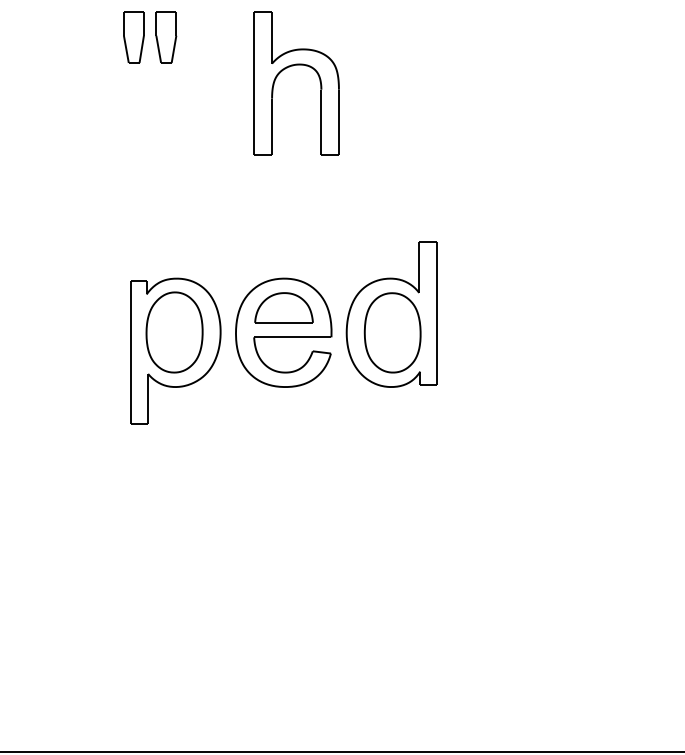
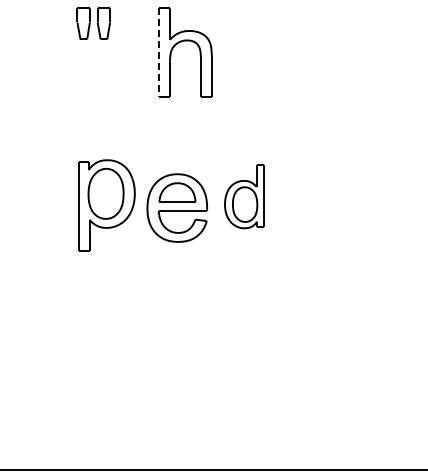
line: (255, 83) -> (159, 52), solid -> dashed
part: (391, 314) -> (244, 196), size x0.7
part: (175, 351) -> (106, 205), moved

